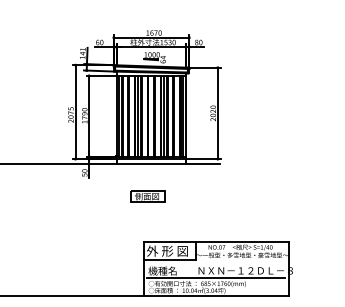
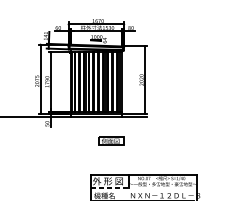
part: (147, 196) -> (110, 141), moved
line: (169, 260) -> (109, 188), solid -> dashed

